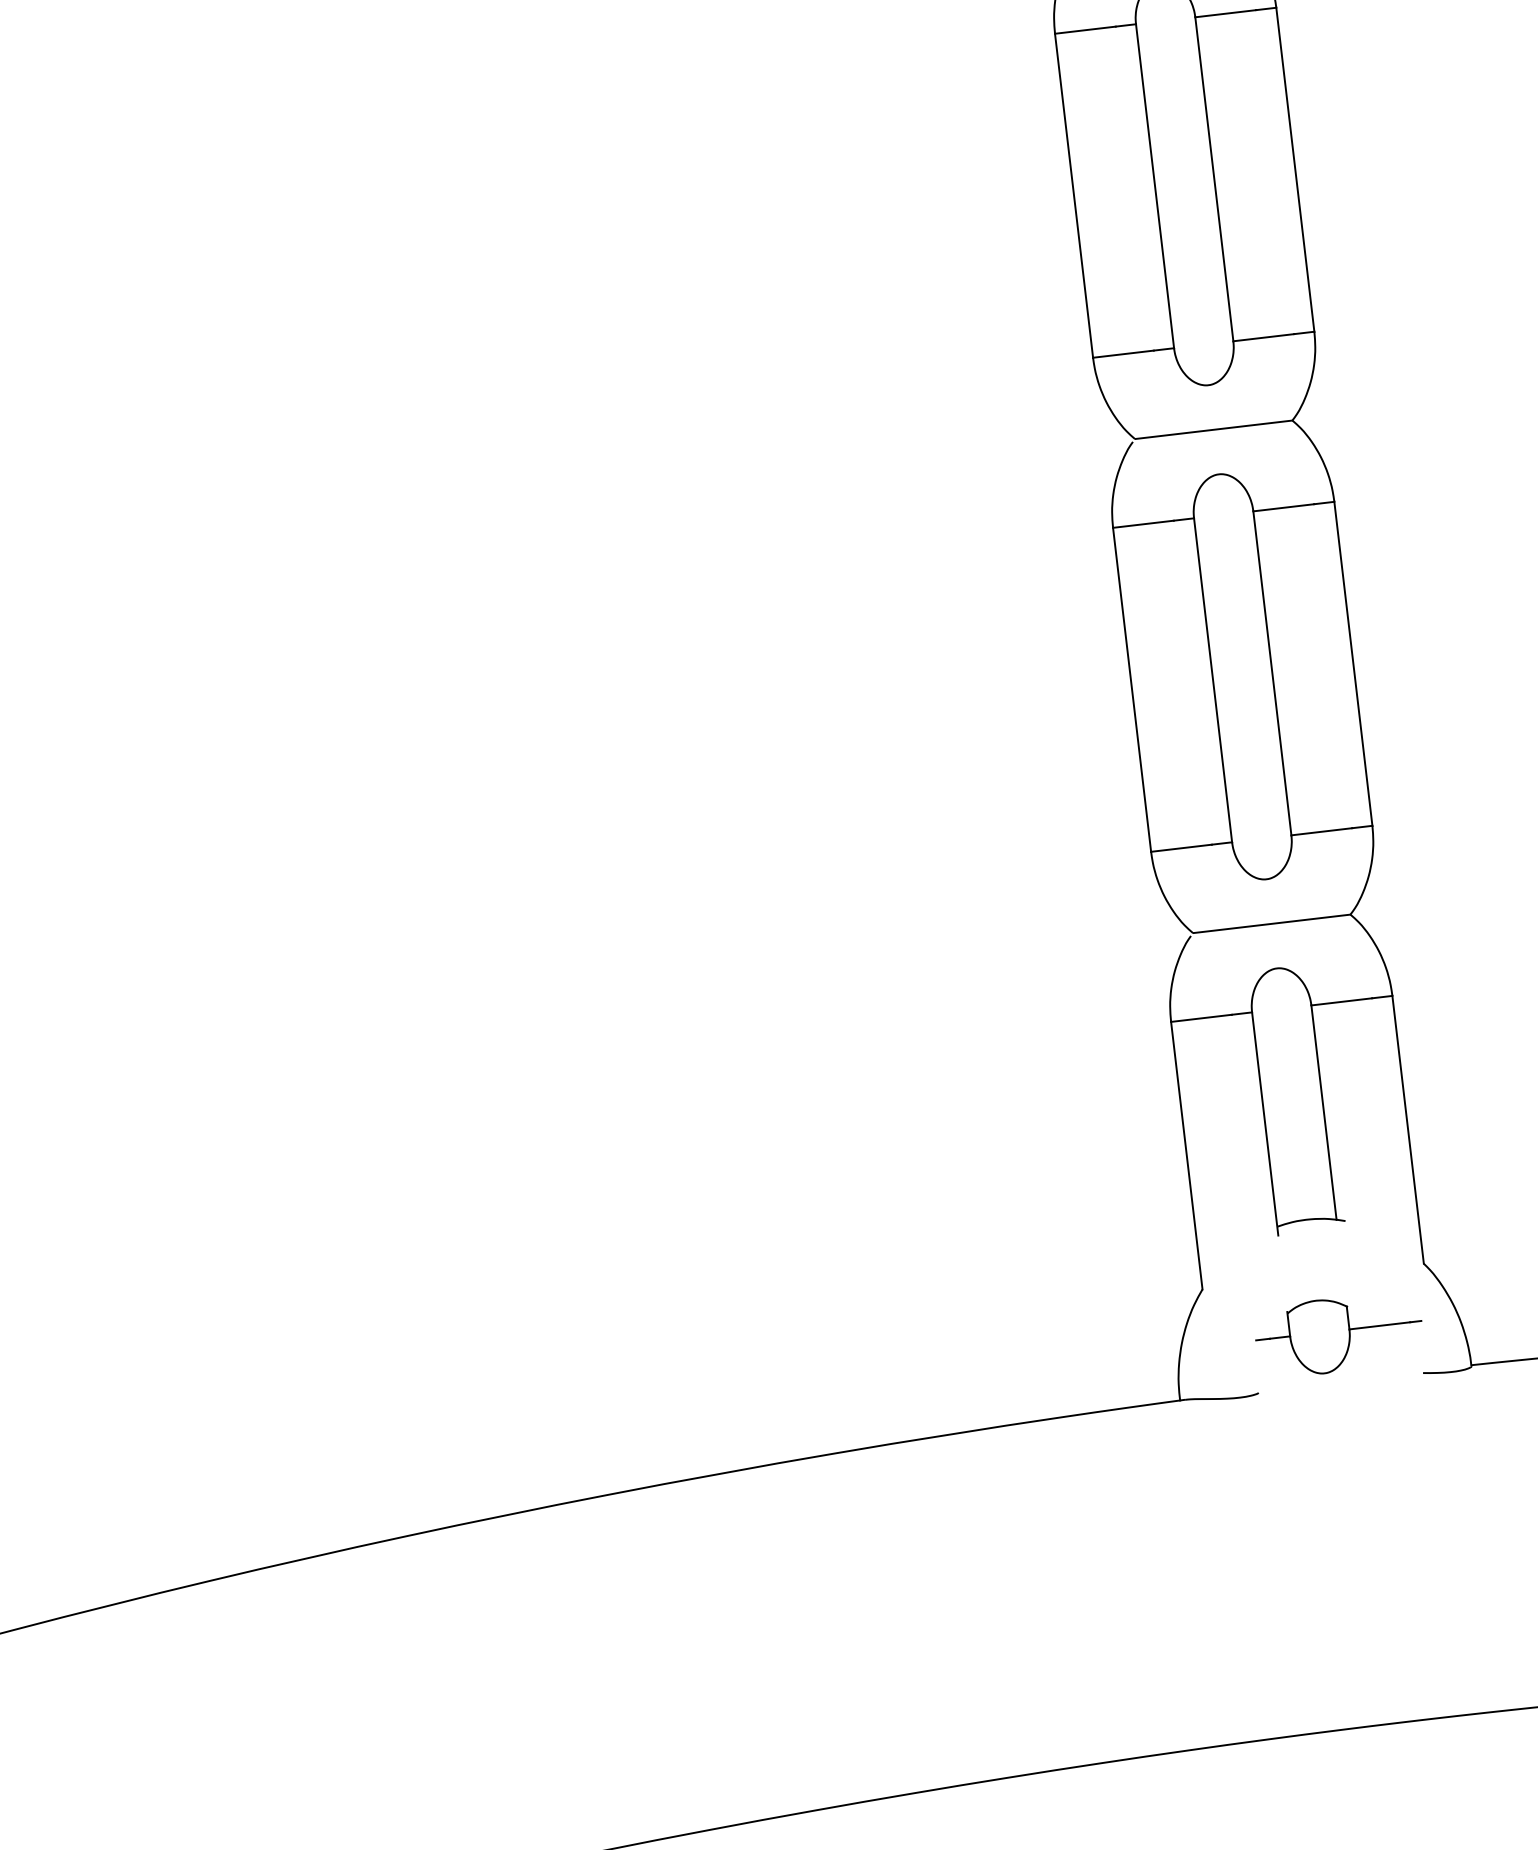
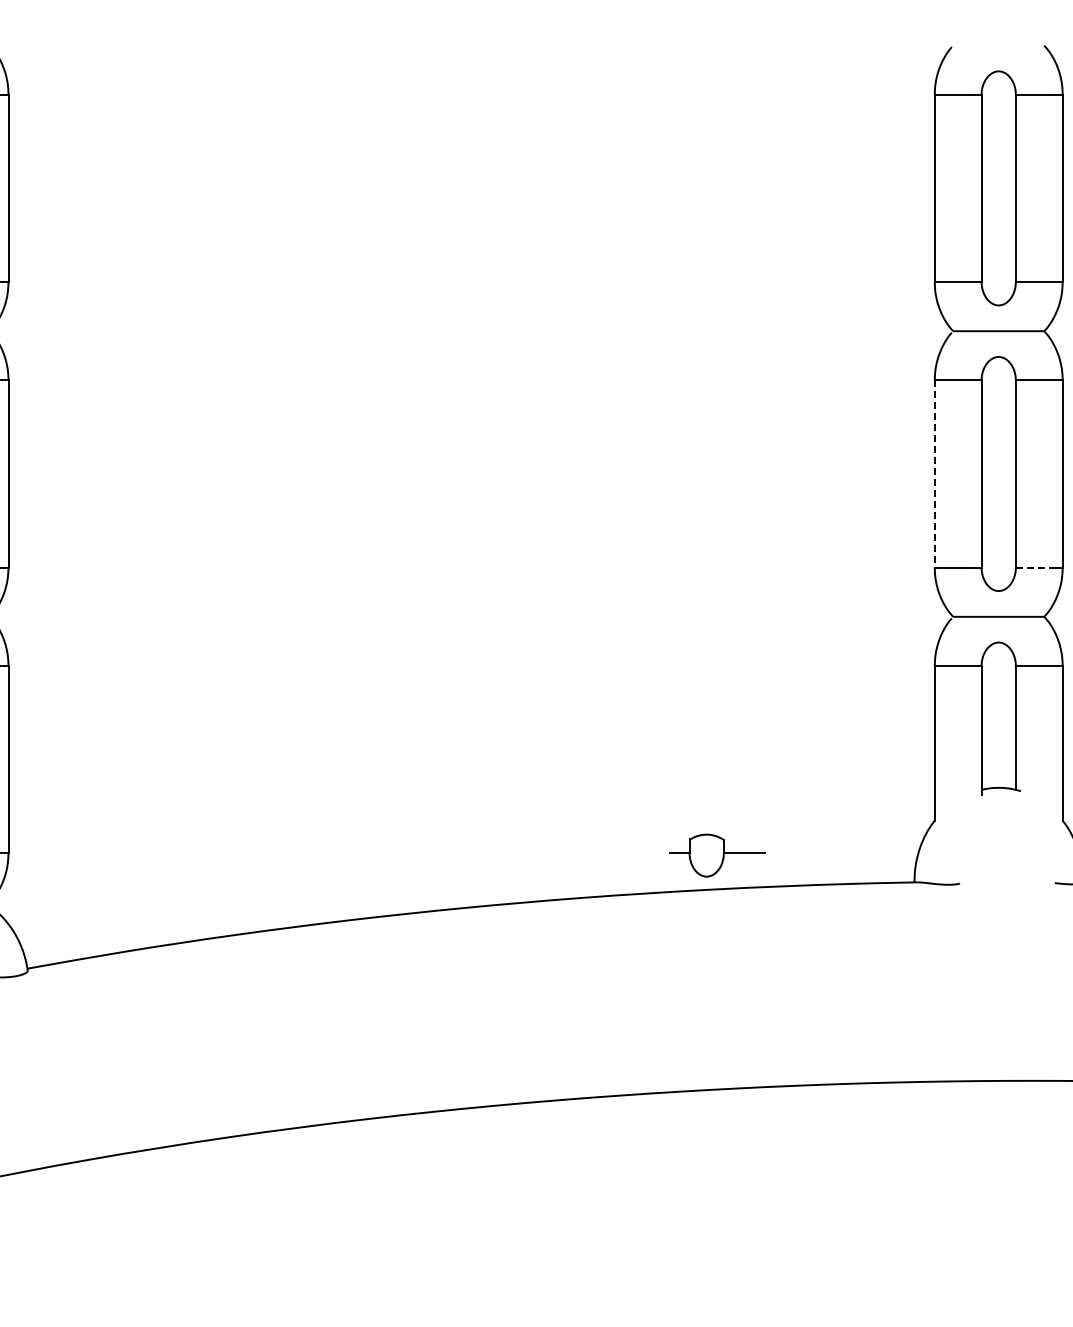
line: (1131, 690) -> (934, 474), solid -> dashed
line: (1321, 831) -> (1033, 567), solid -> dashed
part: (1338, 1334) -> (717, 855), moved

